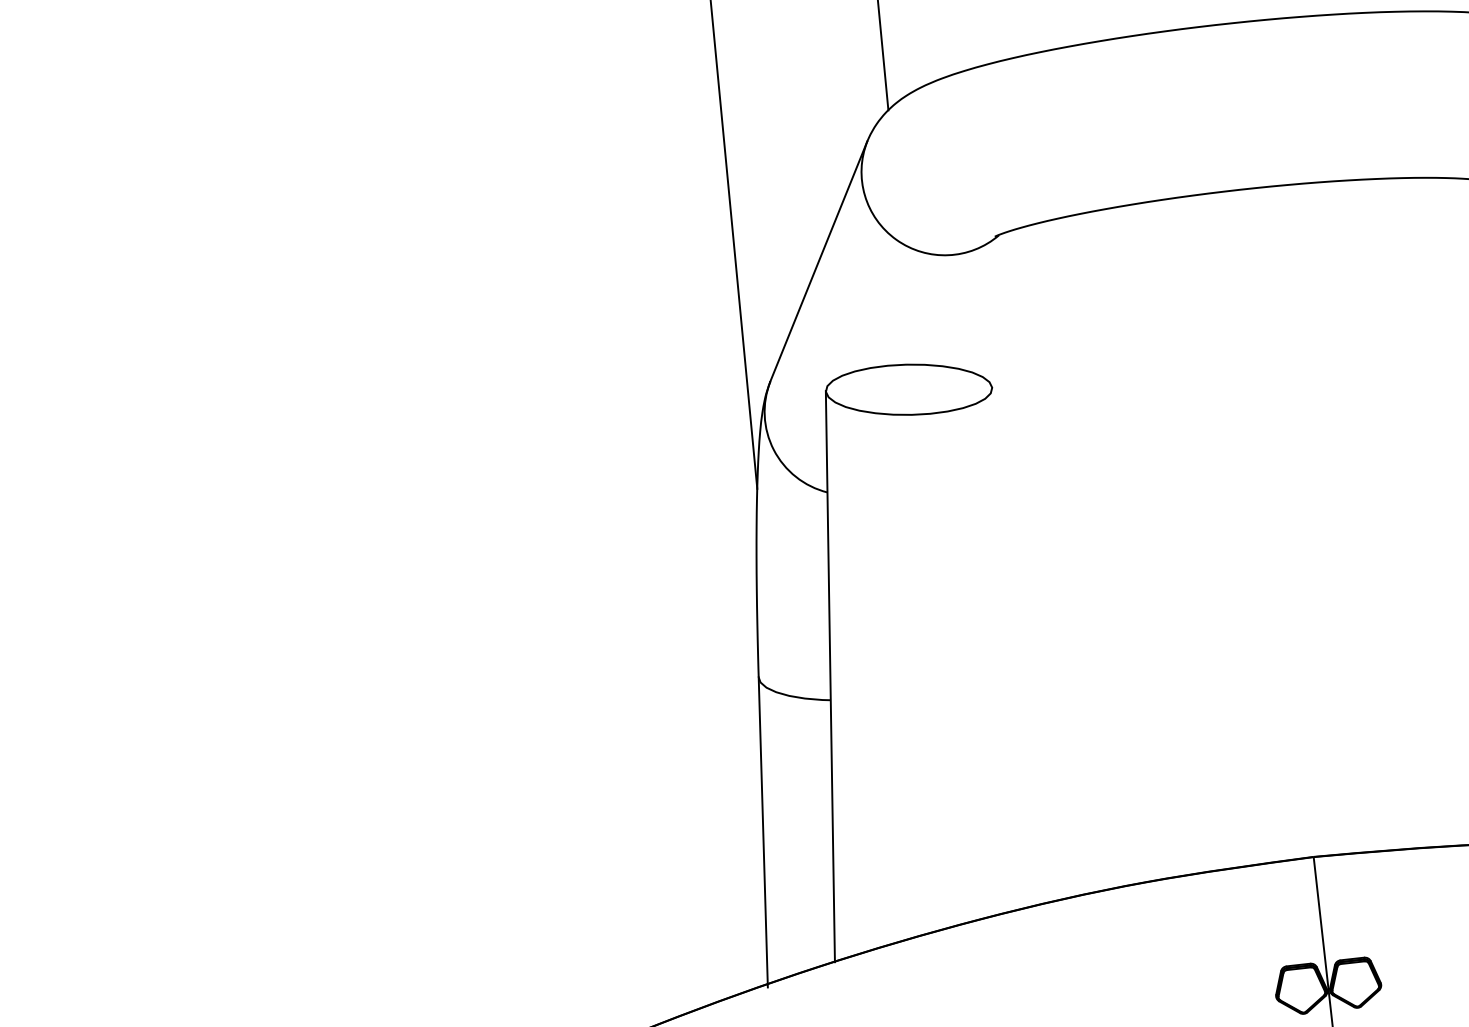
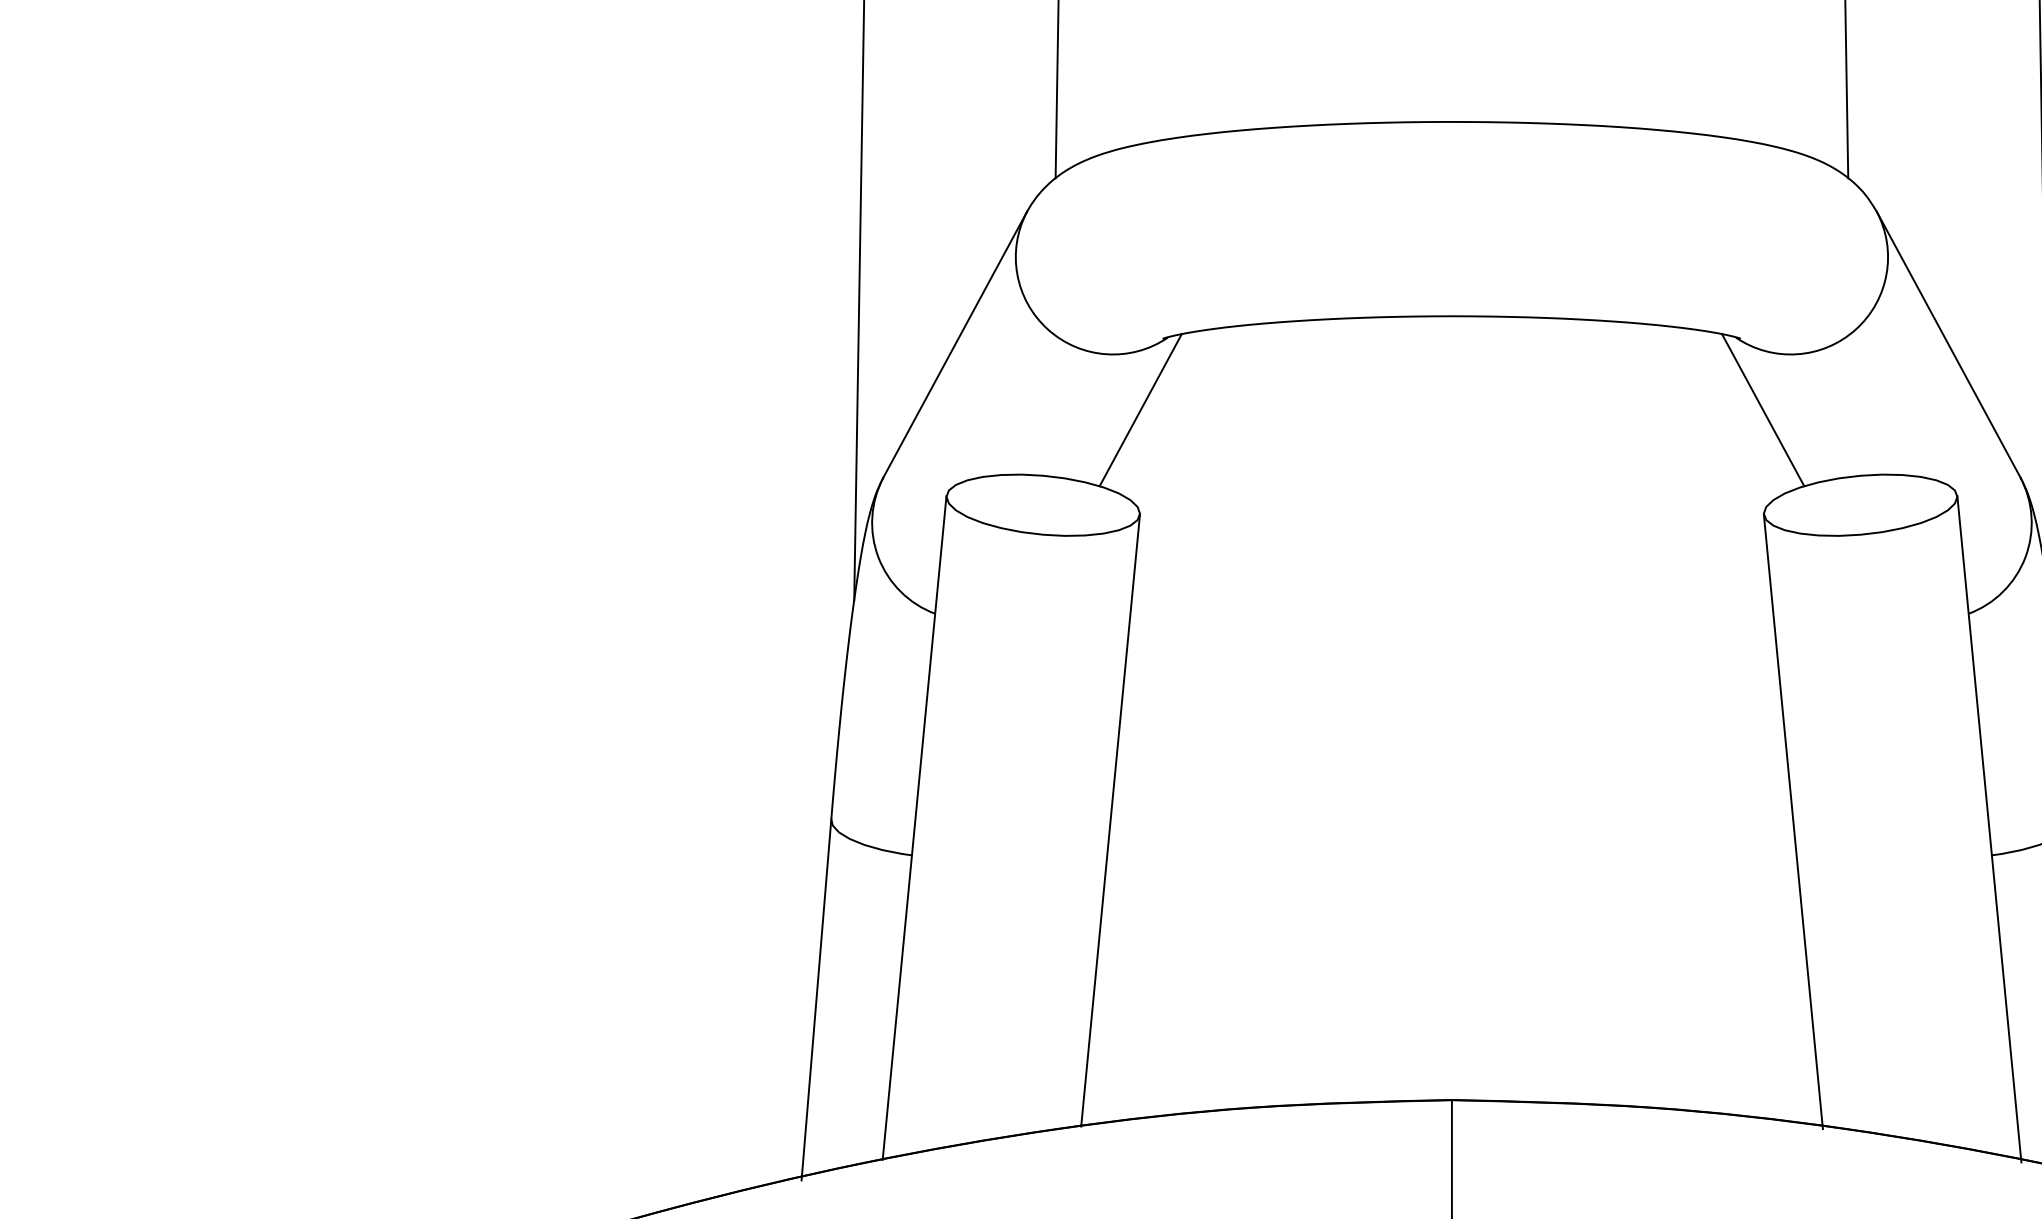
line: (982, 299) -> (1140, 410), added
line: (996, 651) -> (1110, 820), added

